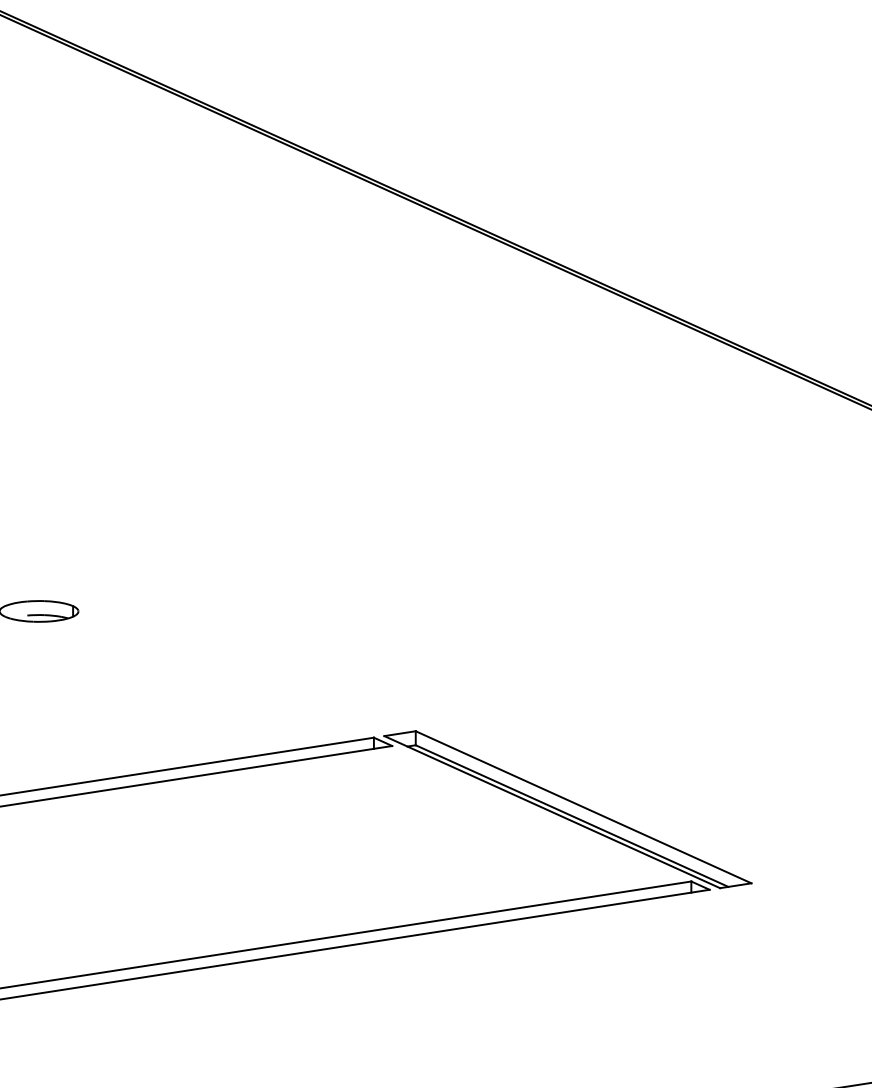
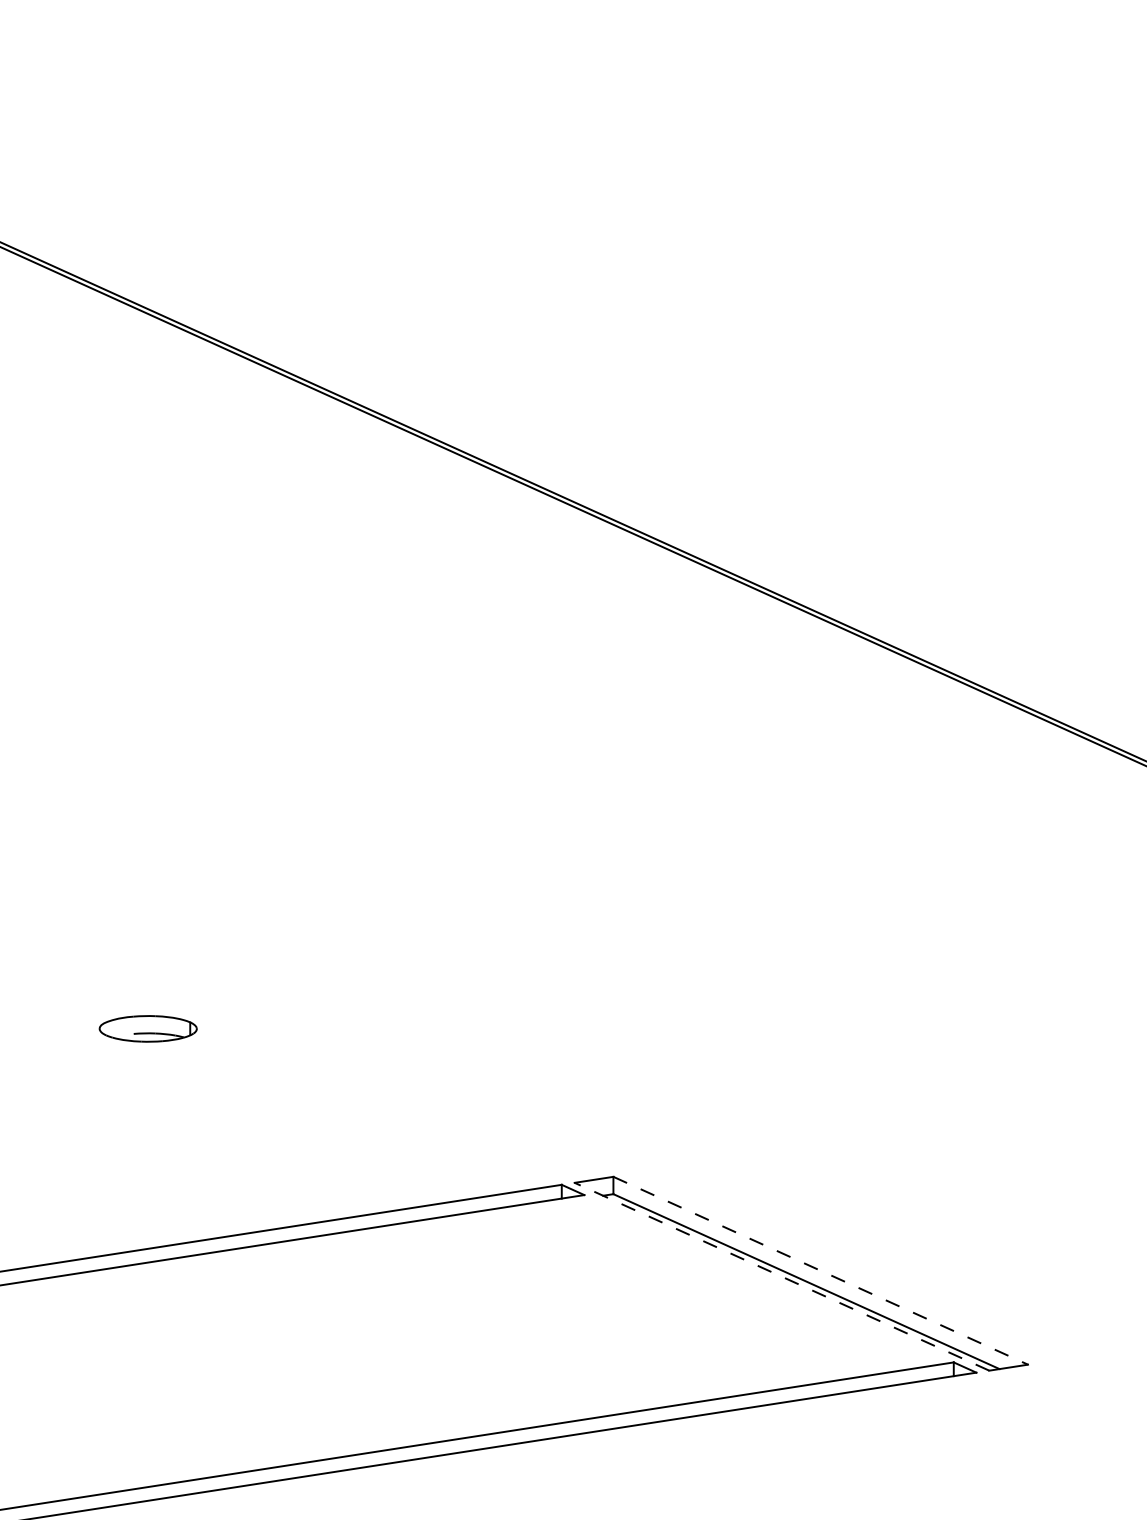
line: (583, 807) -> (820, 1270), solid -> dashed
line: (552, 811) -> (782, 1276), solid -> dashed

